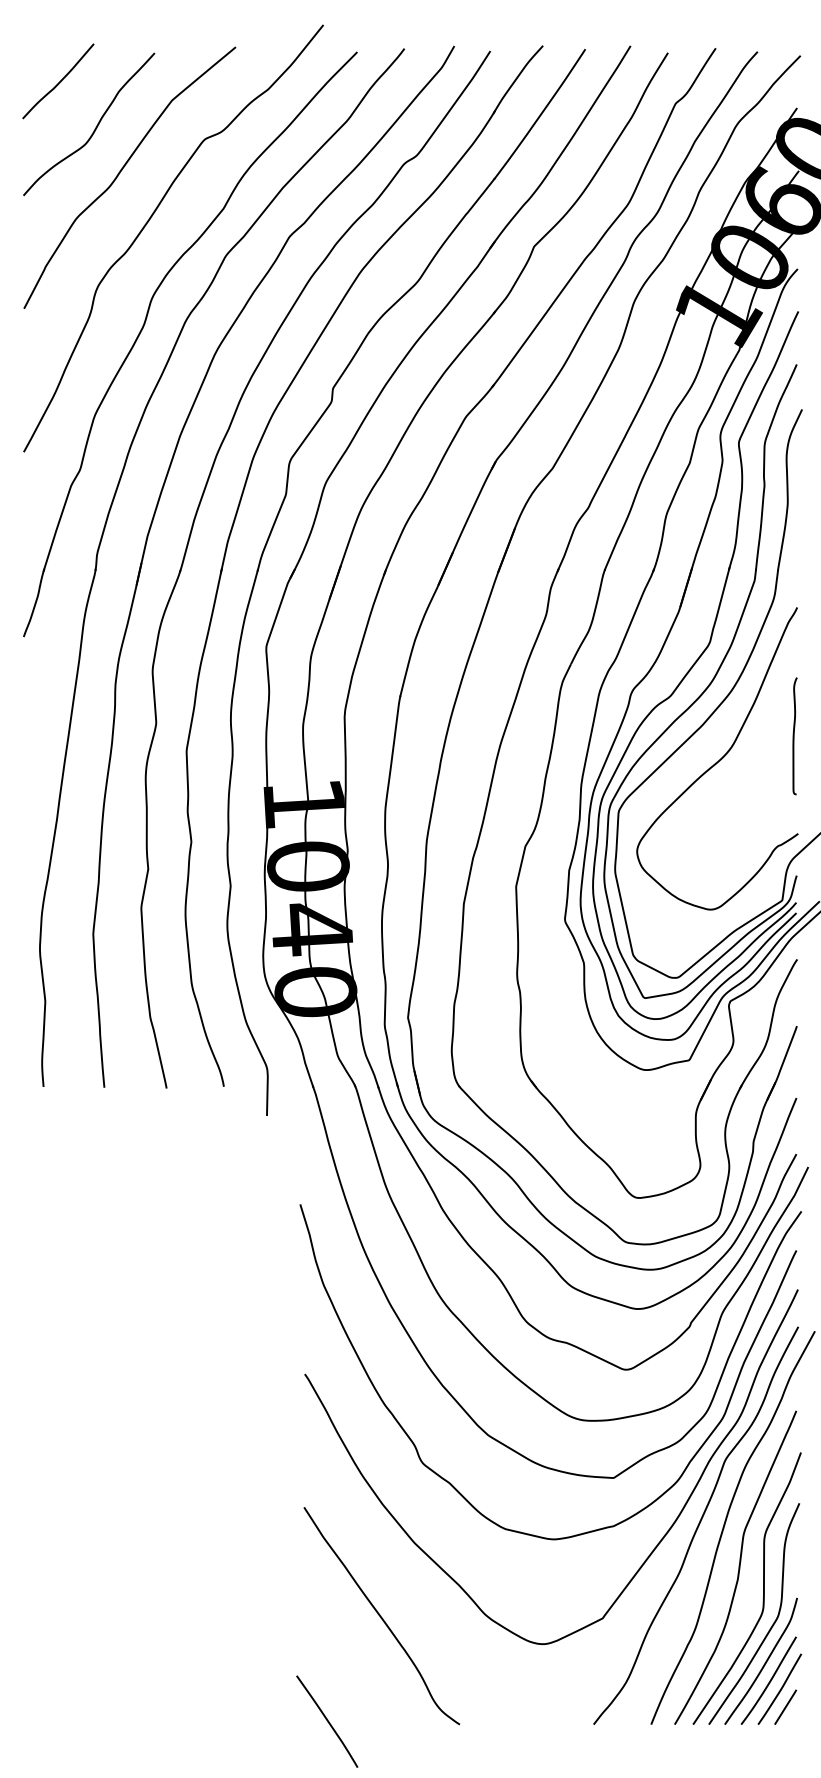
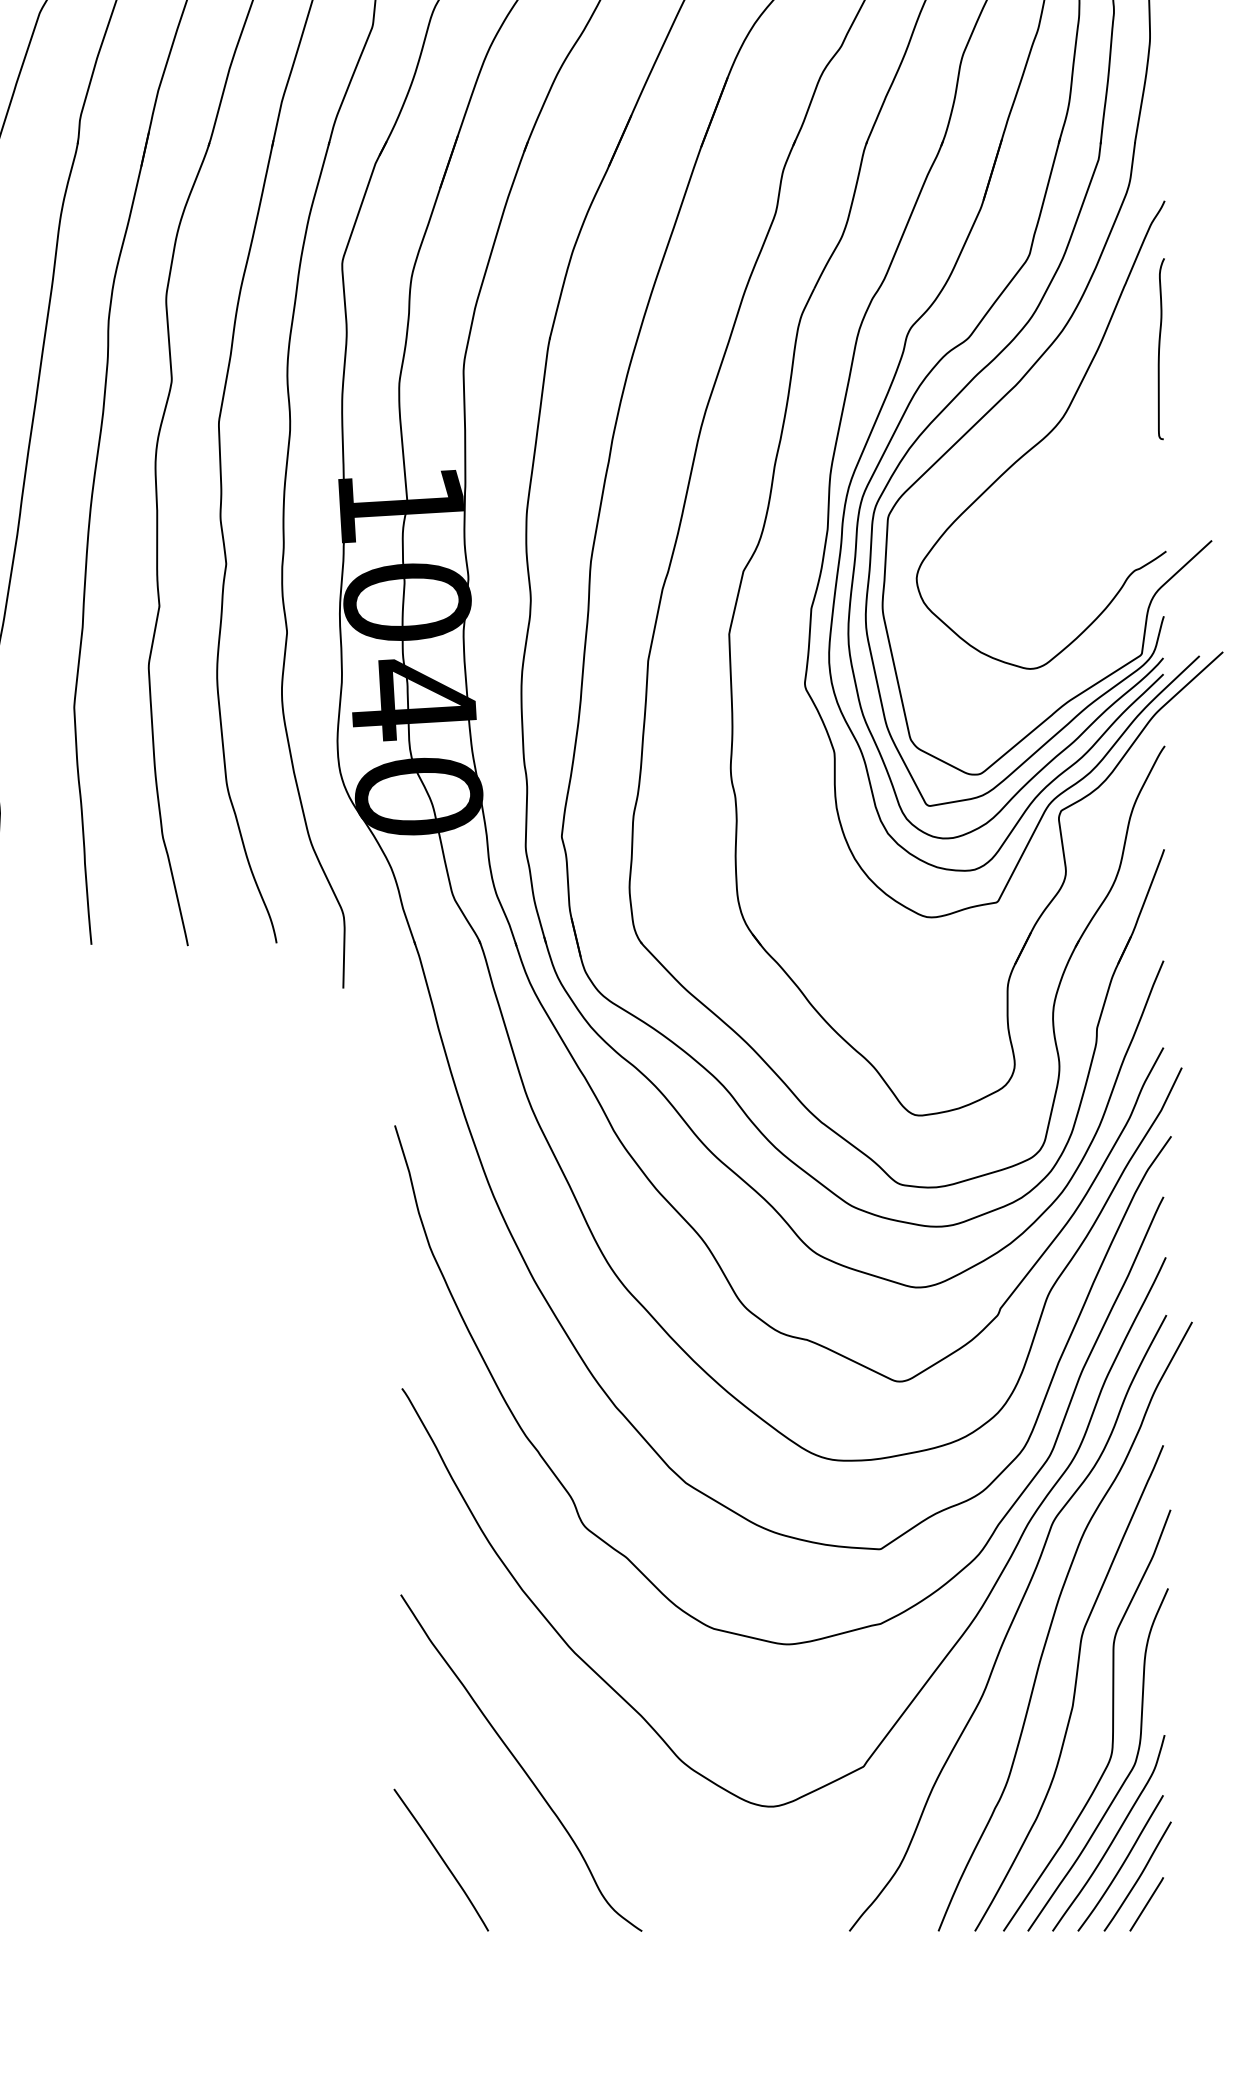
curve: (794, 736) -> (1160, 349), moved
curve: (327, 1721) -> (441, 1859), moved

